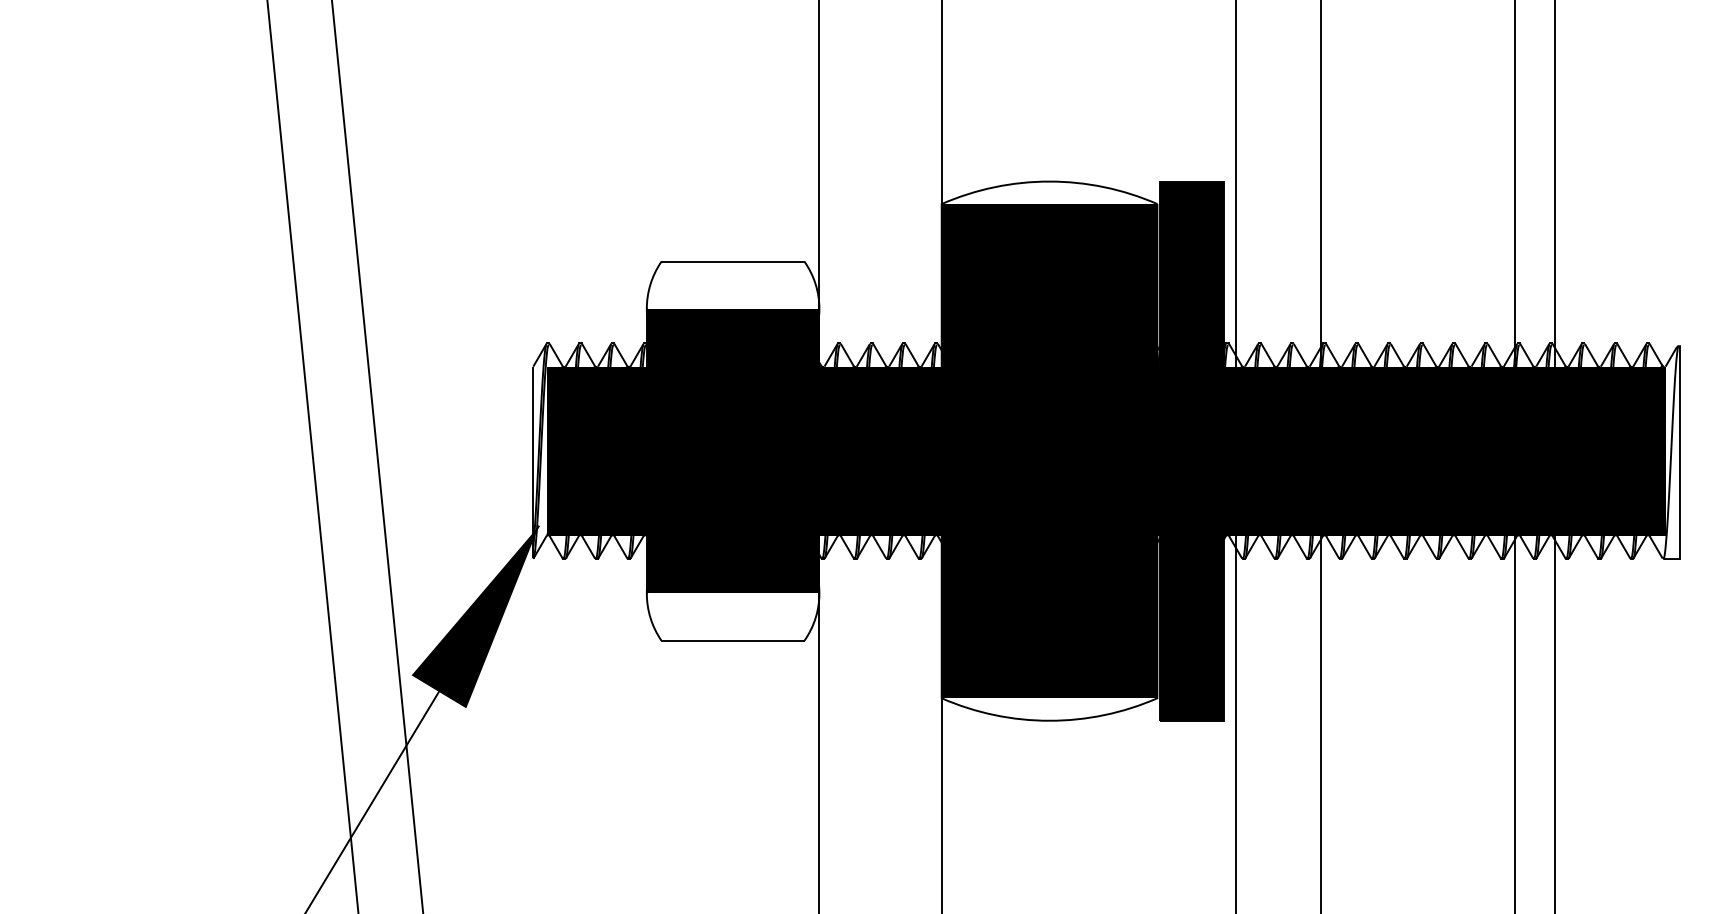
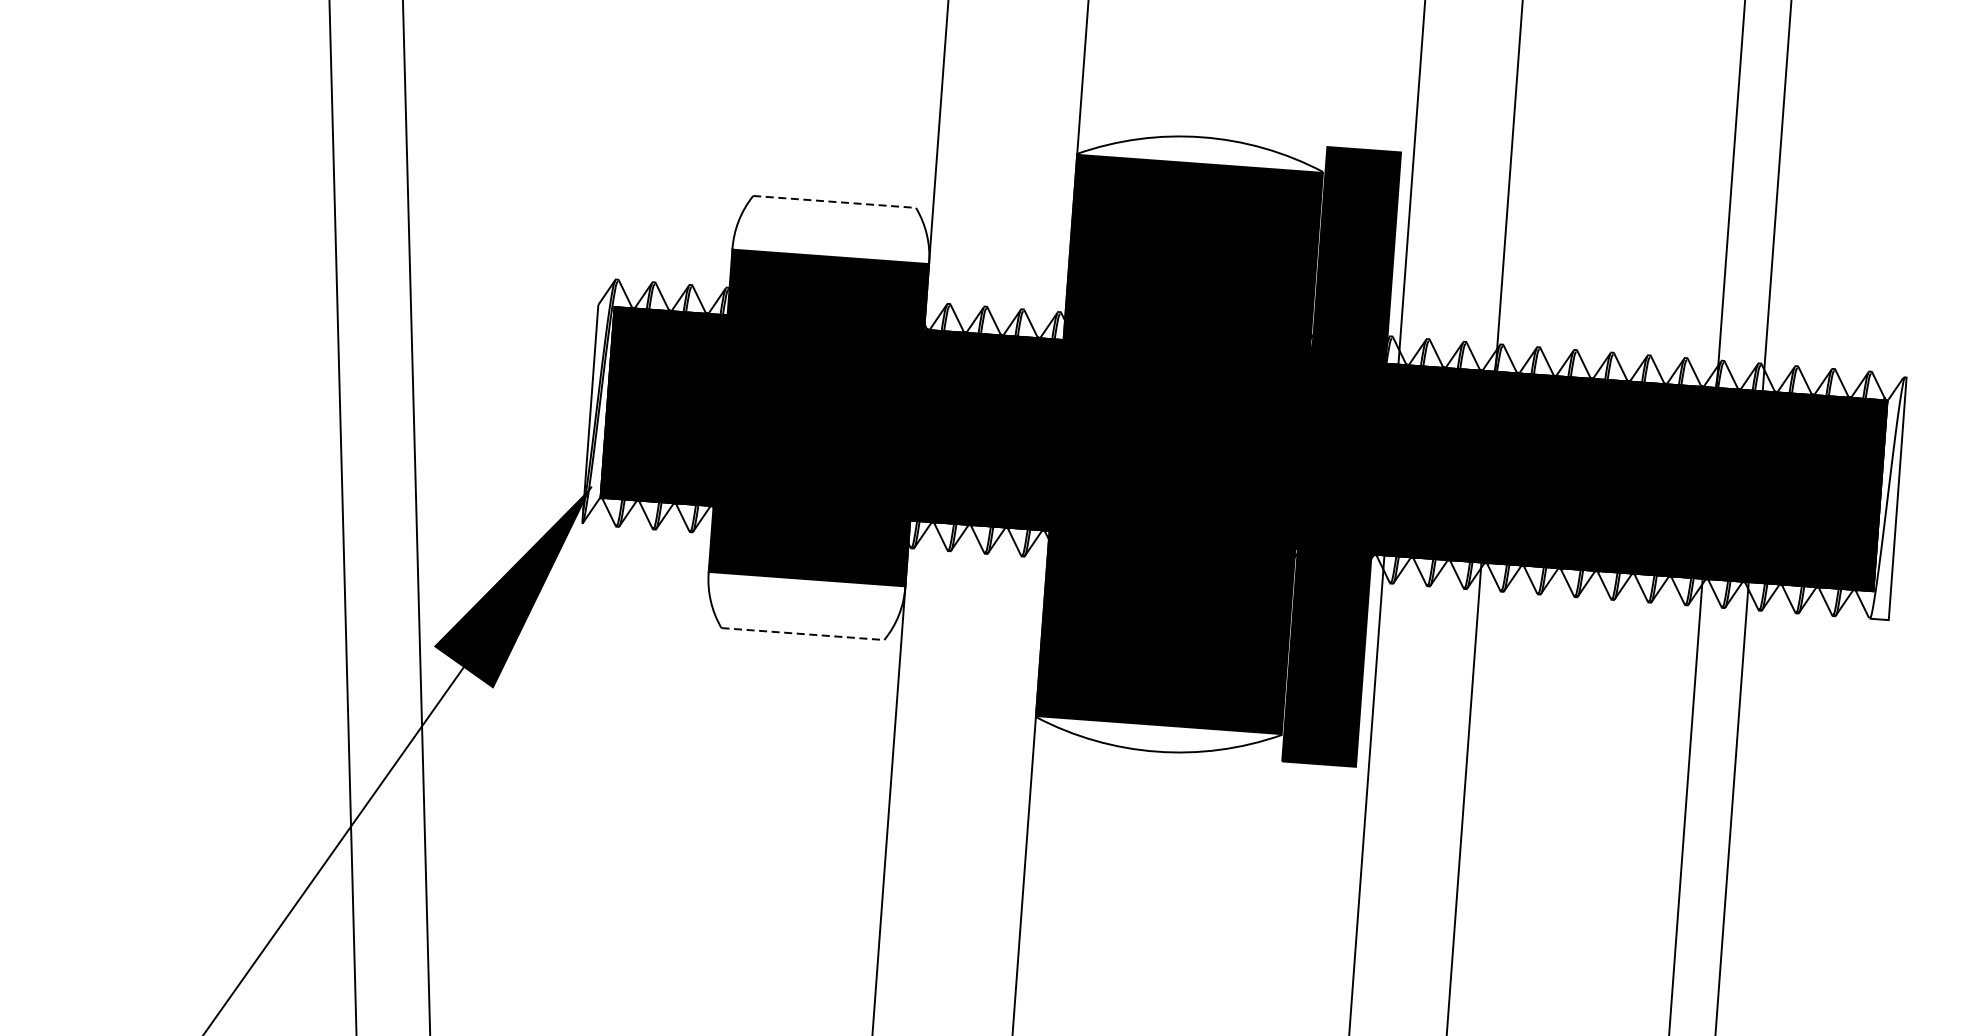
line: (733, 261) -> (835, 201), solid -> dashed
line: (733, 640) -> (803, 633), solid -> dashed

